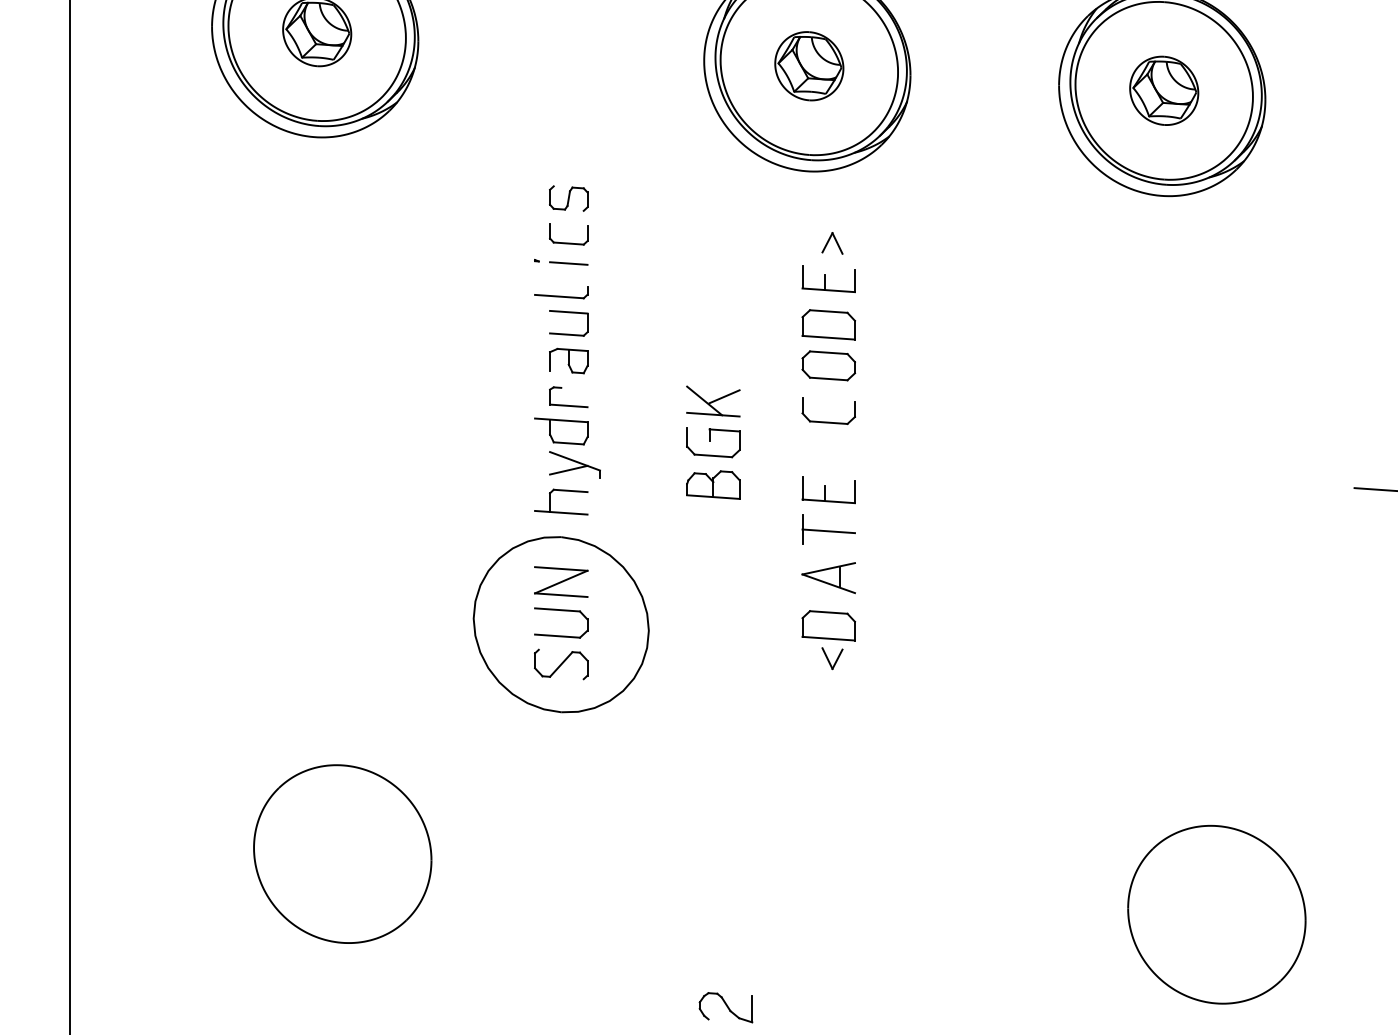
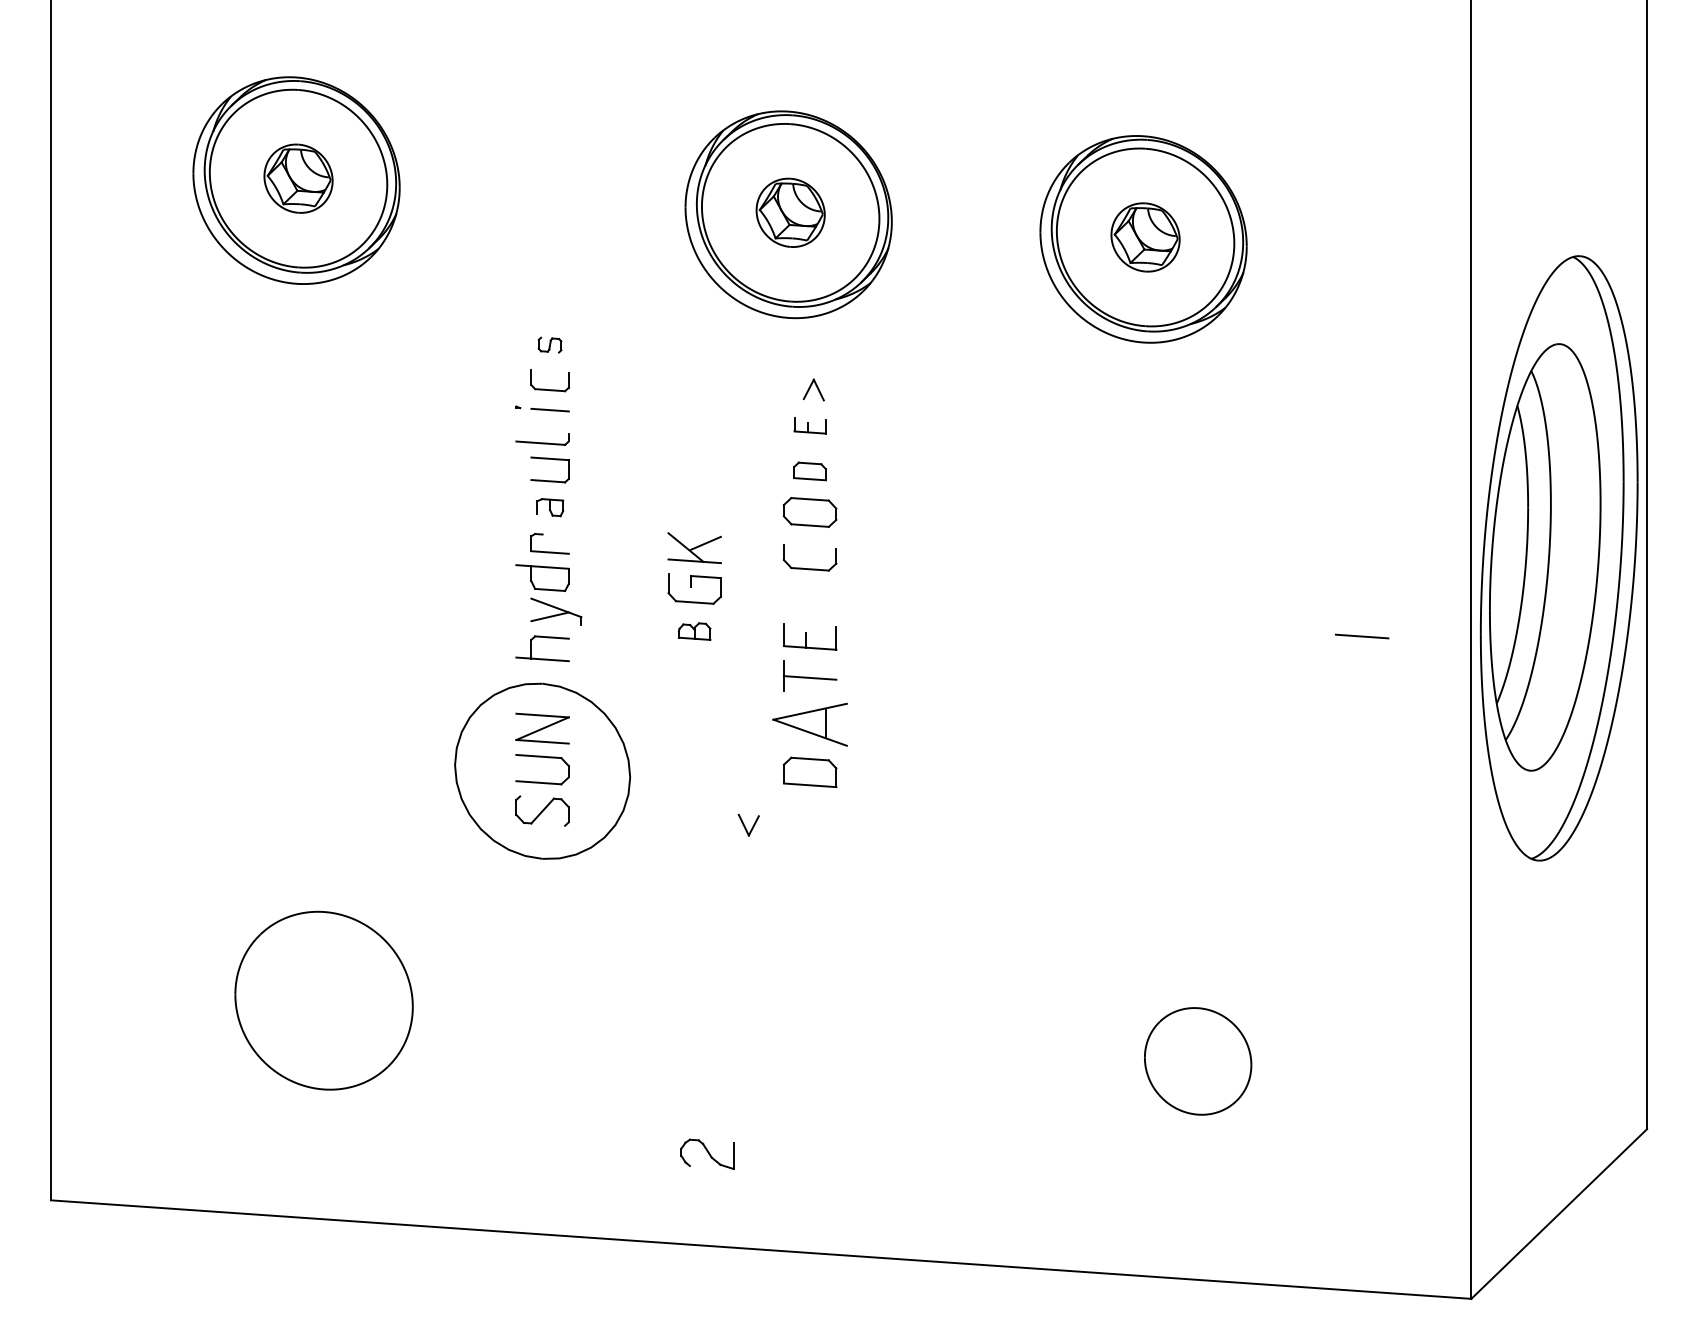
part: (568, 197) -> (549, 344), size x0.6
part: (829, 278) -> (810, 425), size x0.6
part: (828, 324) -> (809, 471), size x0.6
part: (568, 360) -> (549, 507), size x0.7
part: (713, 484) -> (694, 631), size x0.6
part: (828, 577) -> (809, 724), size x1.4
part: (832, 657) -> (748, 824), moved
part: (1216, 914) -> (1197, 1061), size x0.6

